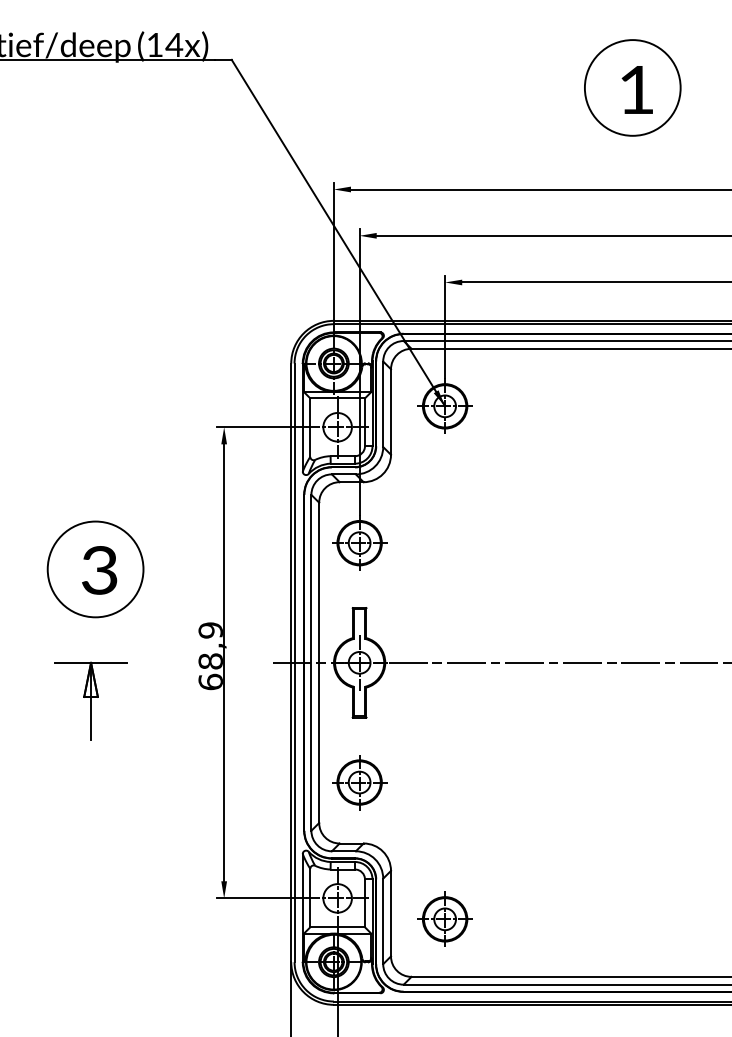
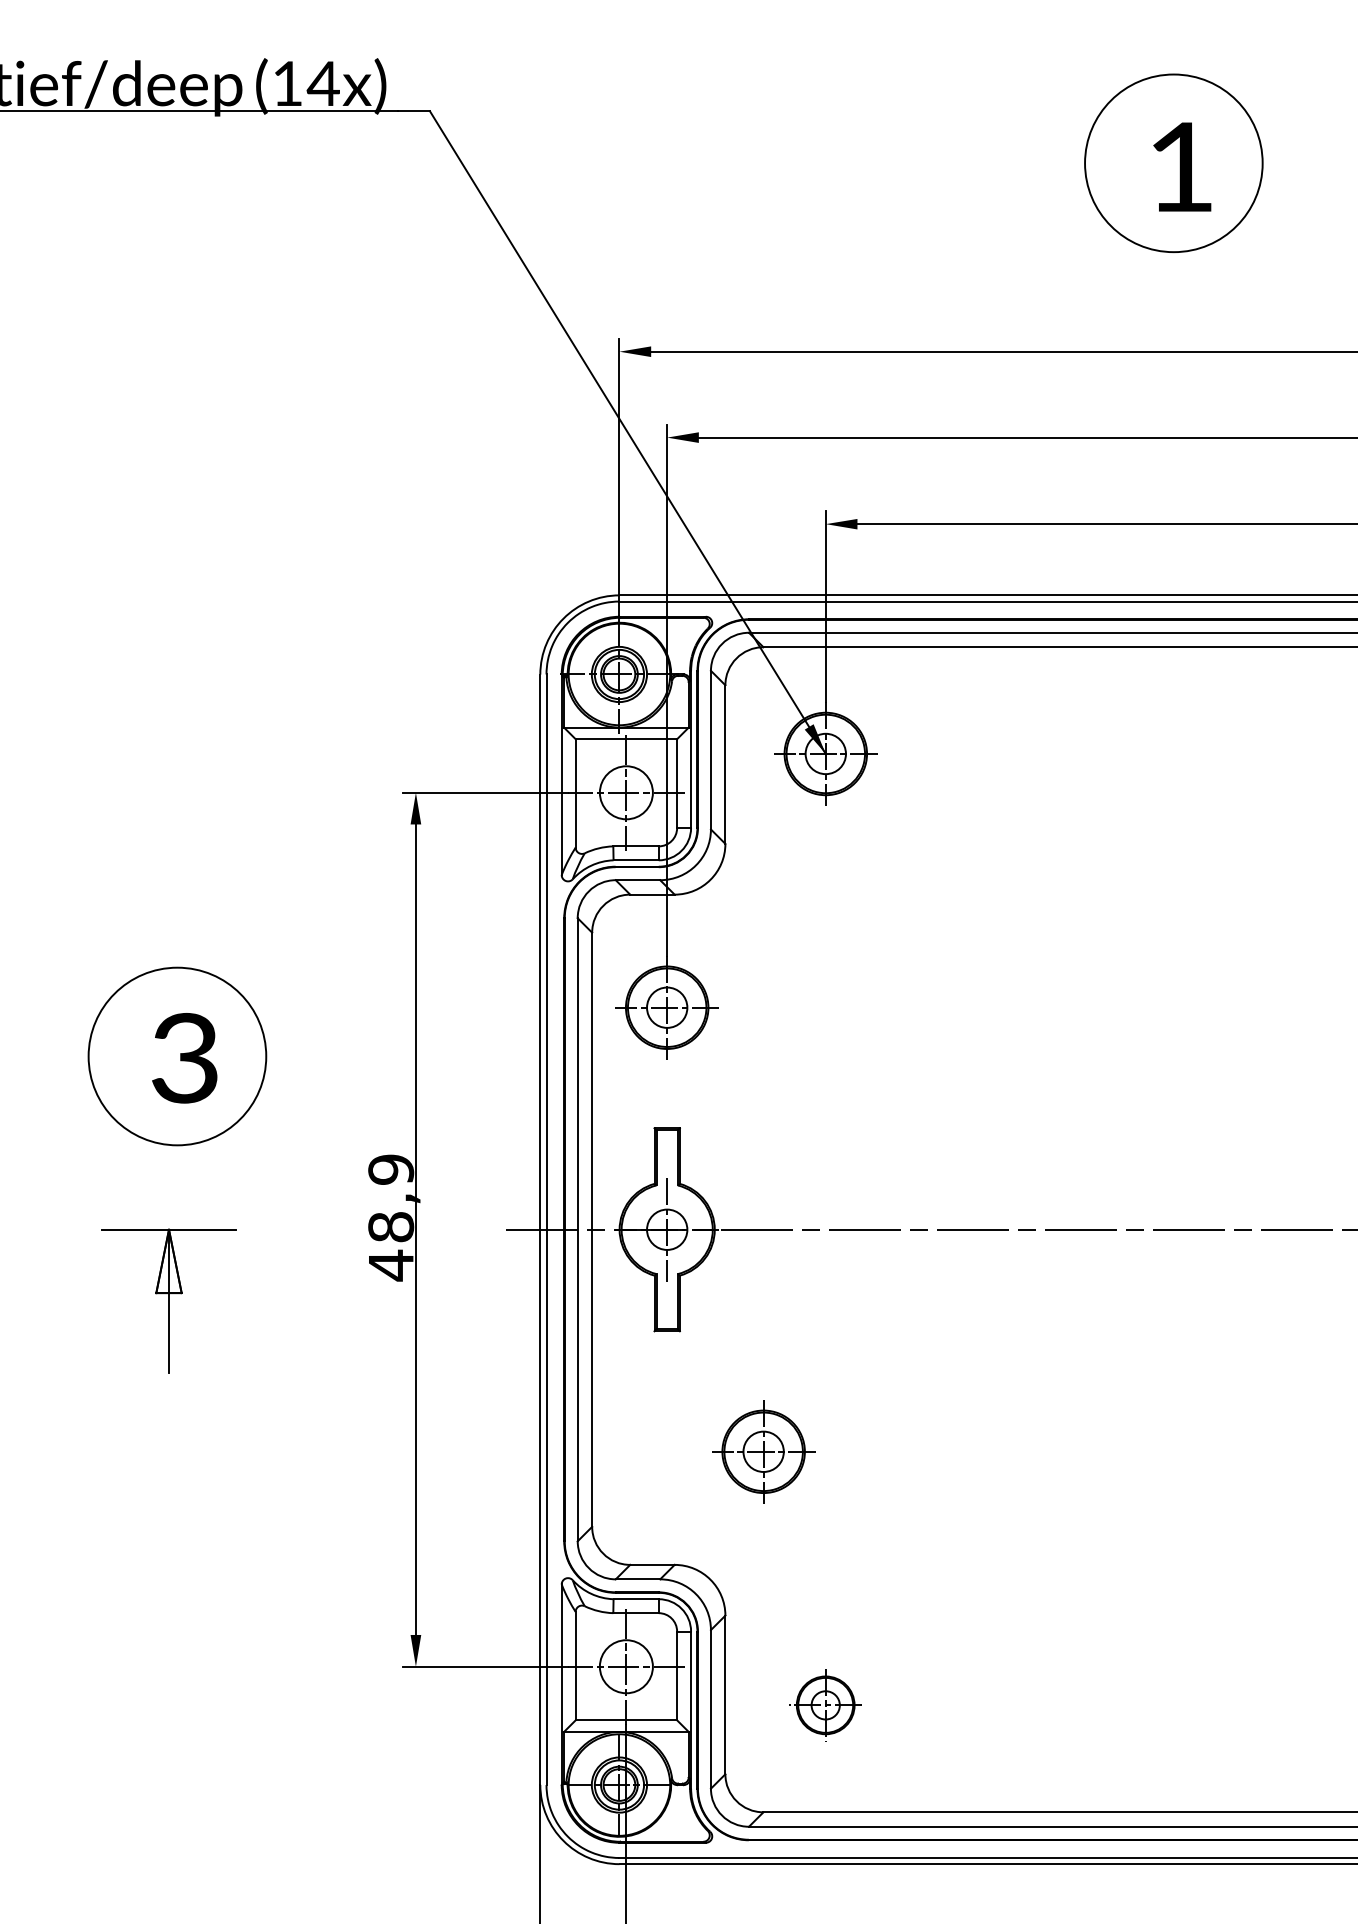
text: (210, 681) -> (390, 1264), 68,9 -> 48,9
part: (359, 782) -> (763, 1451), moved
part: (444, 918) -> (824, 1704), size x0.7

